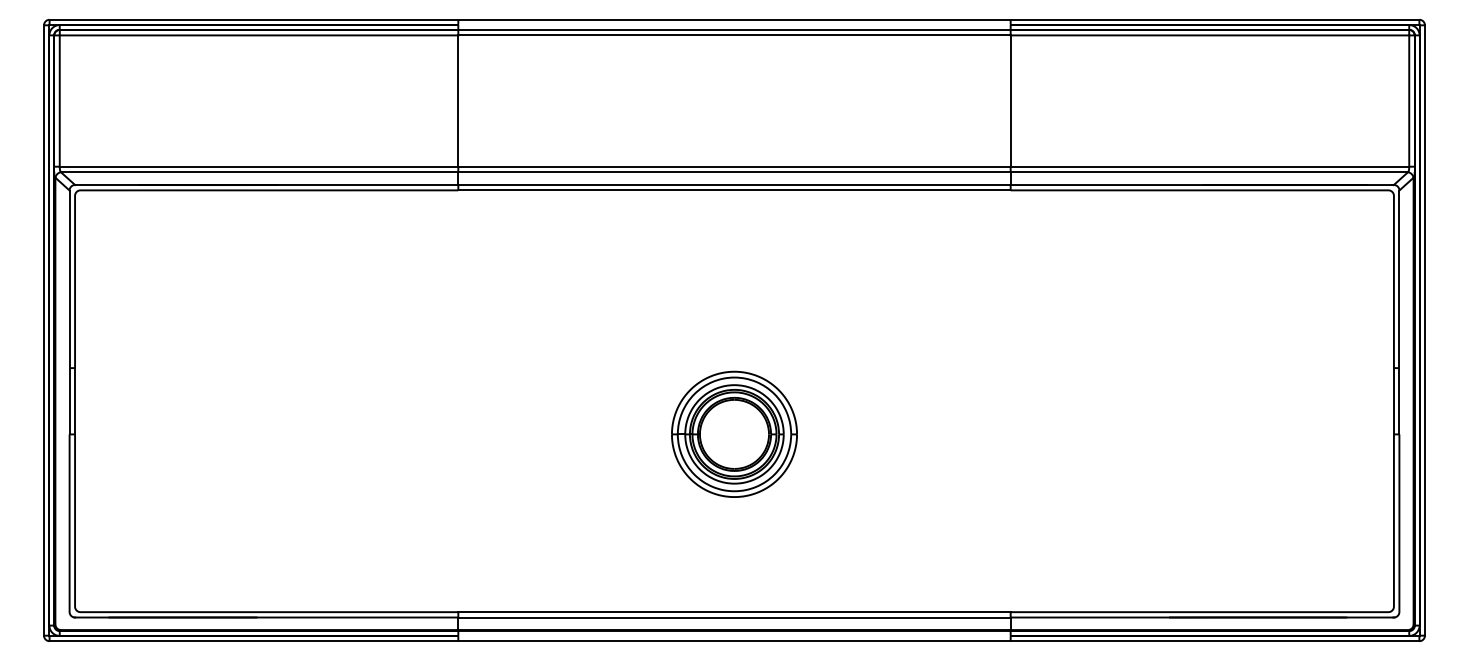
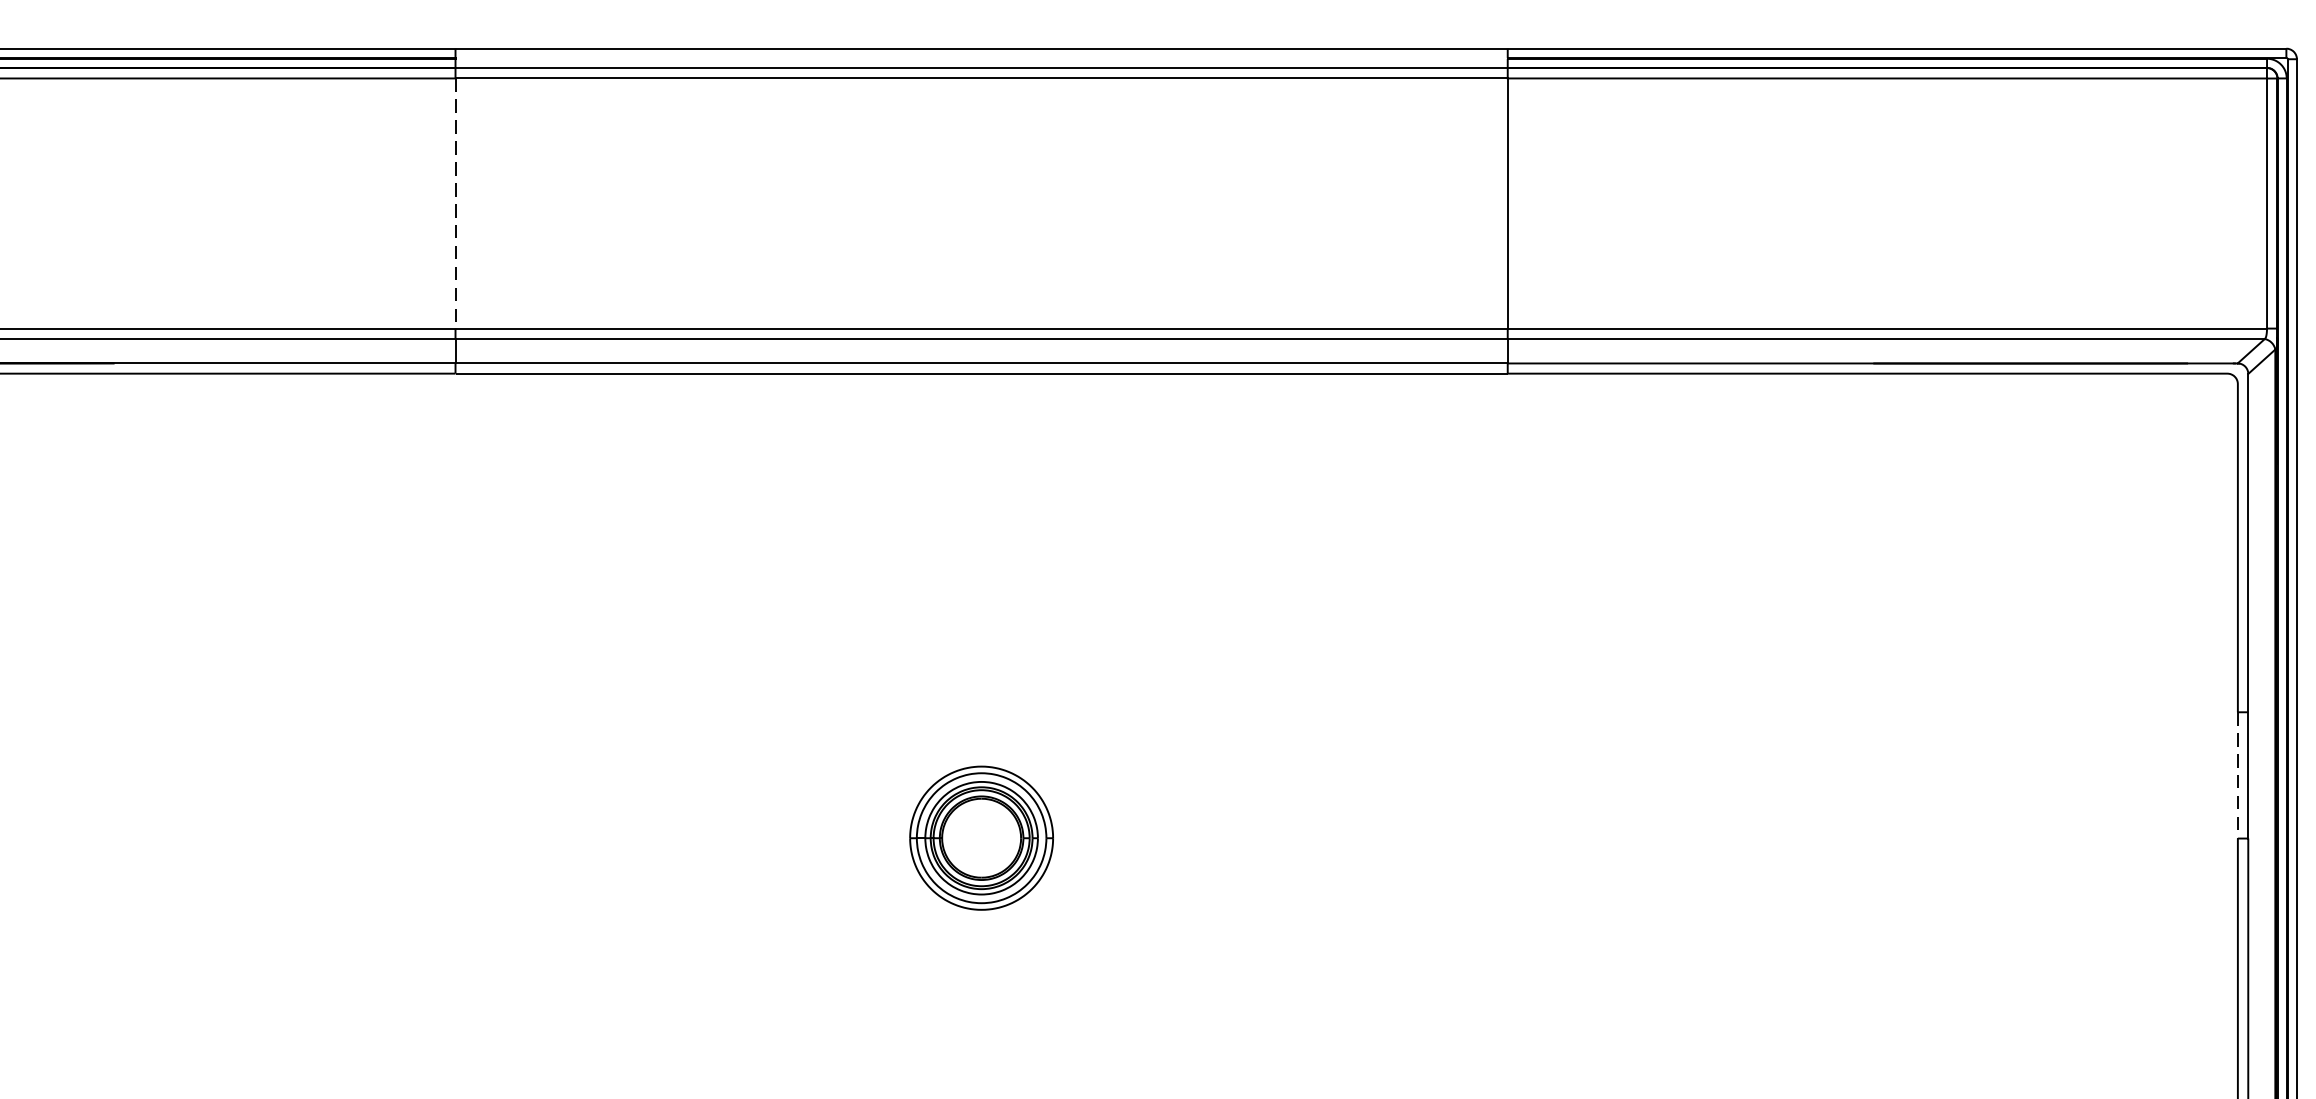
line: (458, 101) -> (455, 204), solid -> dashed
line: (1393, 401) -> (2237, 775), solid -> dashed
part: (734, 433) -> (981, 836), size x0.6

